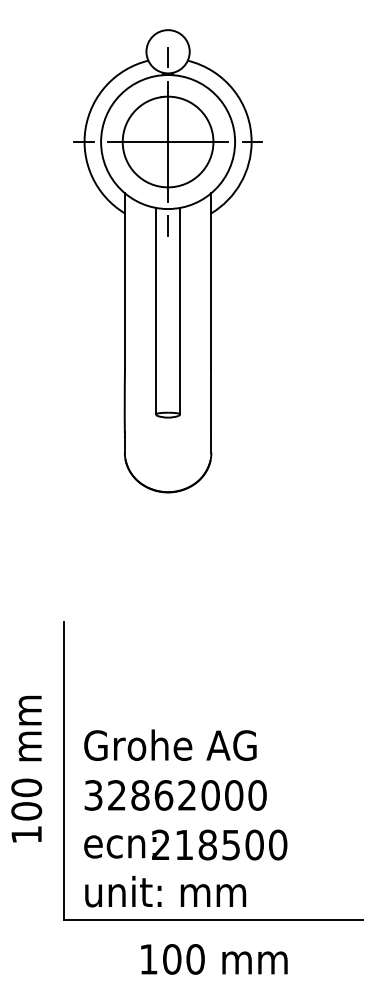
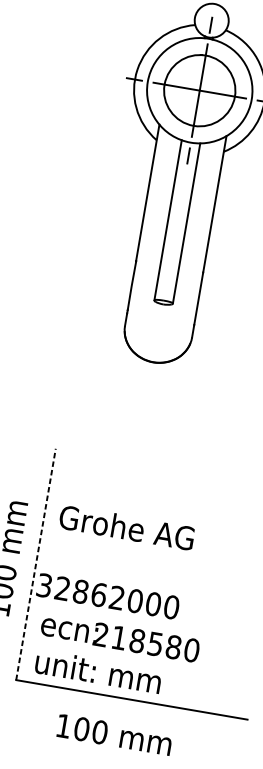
text: (170, 744) -> (127, 527), moved
line: (64, 770) -> (36, 564), solid -> dashed
text: (175, 795) -> (108, 596), moved
text: (254, 845) -> (173, 647), 218500 -> 218580
text: (214, 959) -> (114, 734), moved

